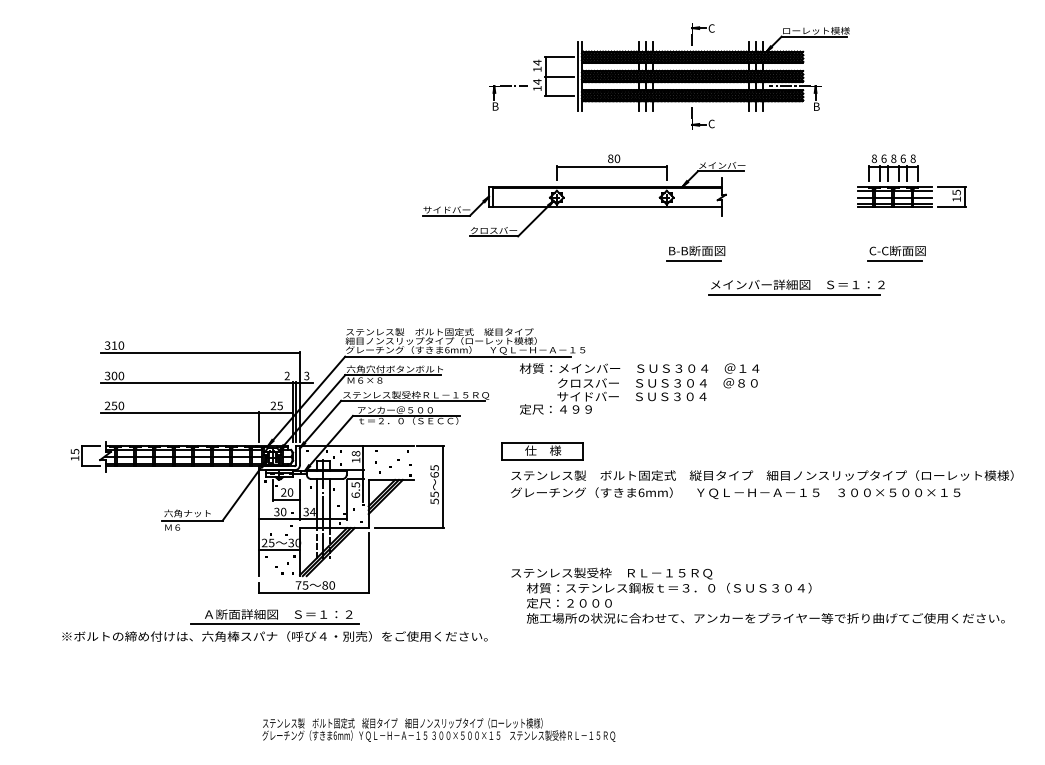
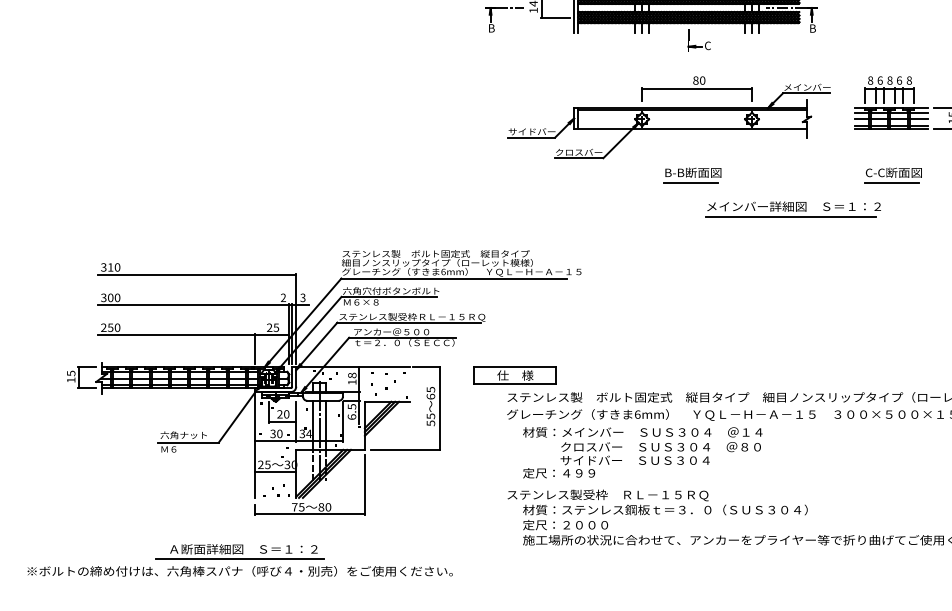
part: (583, 195) -> (668, 117), moved
text: (639, 388) -> (642, 452), moved
part: (542, 451) -> (514, 376), moved
part: (274, 625) -> (239, 560), moved

